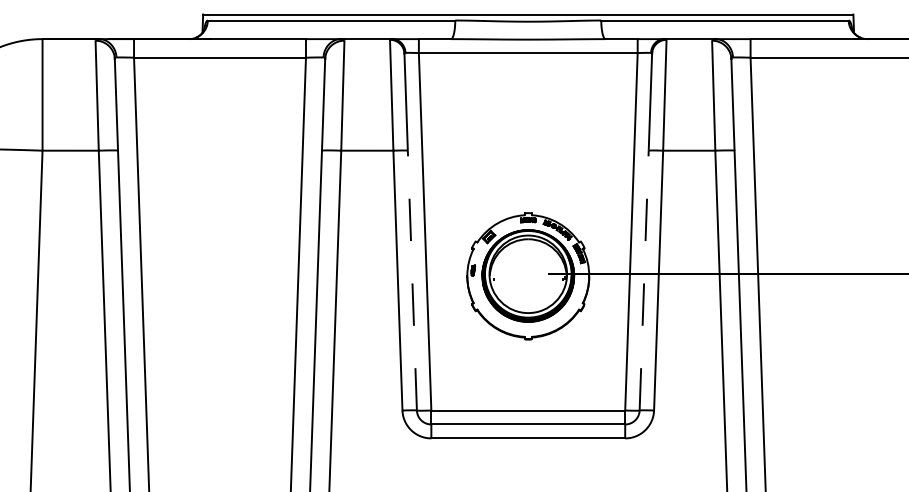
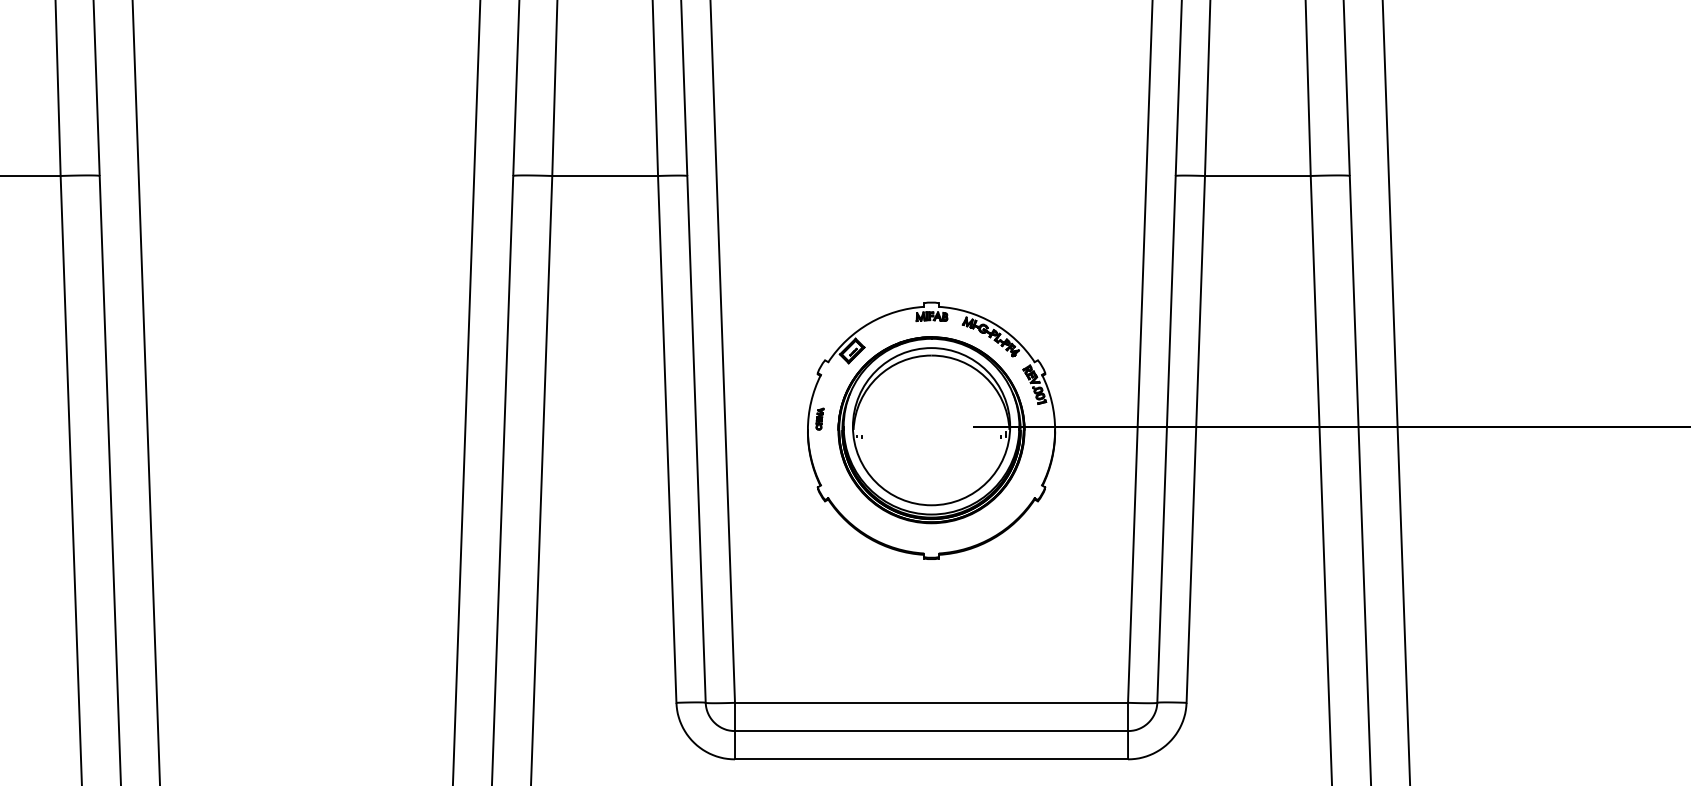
line: (412, 280) -> (696, 439), dashed -> solid
line: (644, 280) -> (1167, 439), dashed -> solid

